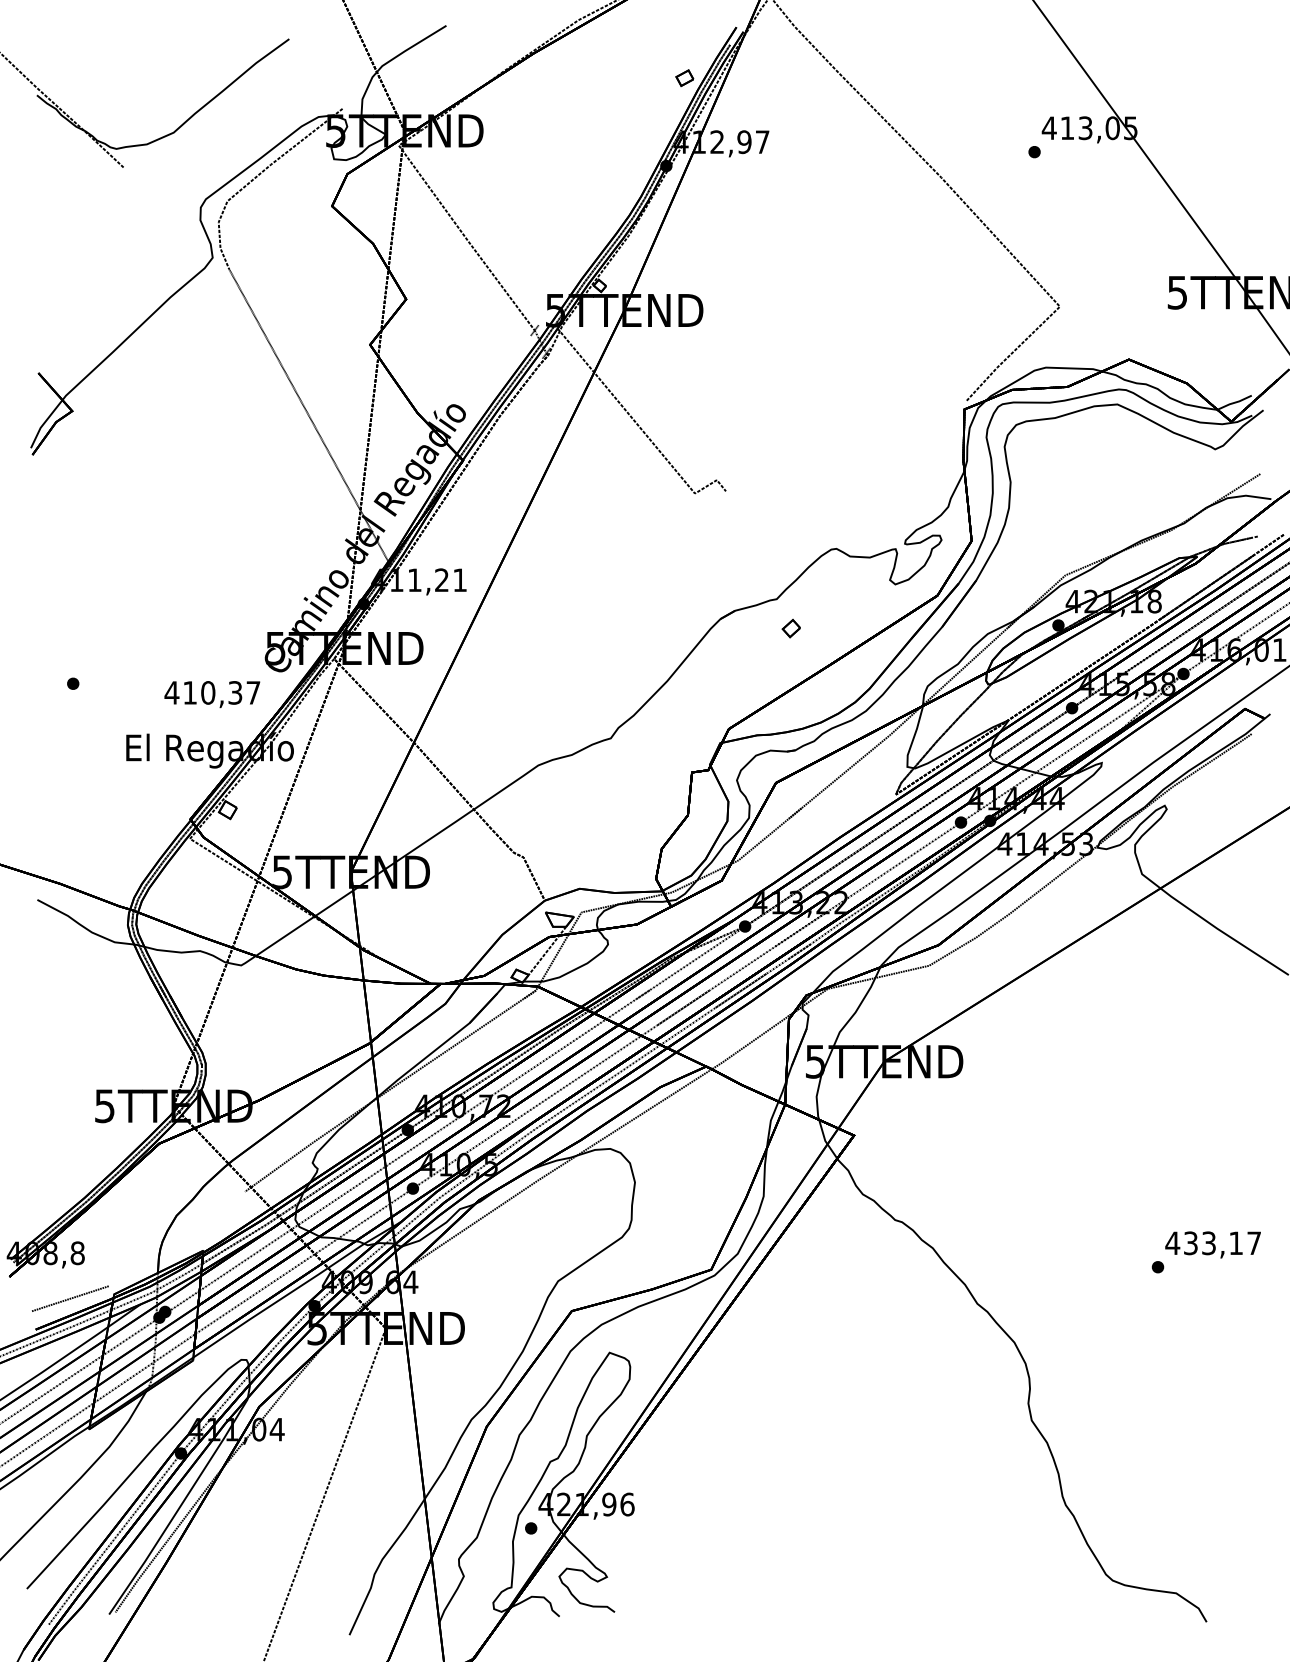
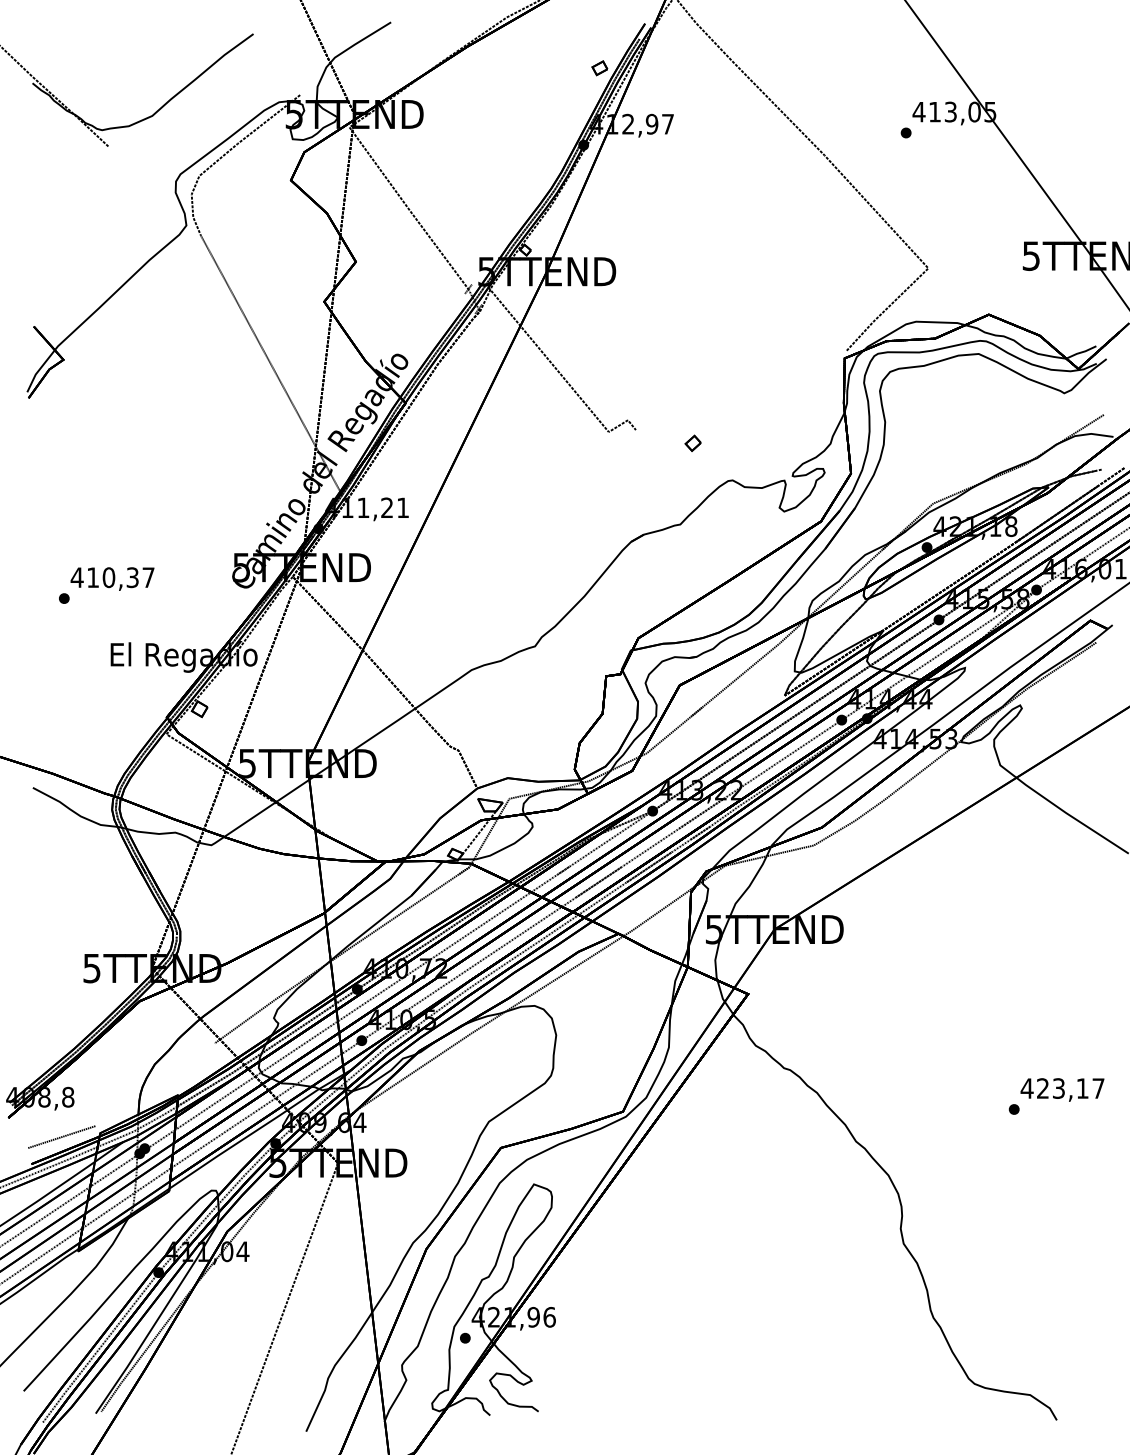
part: (790, 628) -> (692, 443), moved
text: (212, 694) -> (112, 579), moved
text: (1190, 1243) -> (1042, 1088), 433,17 -> 423,17

